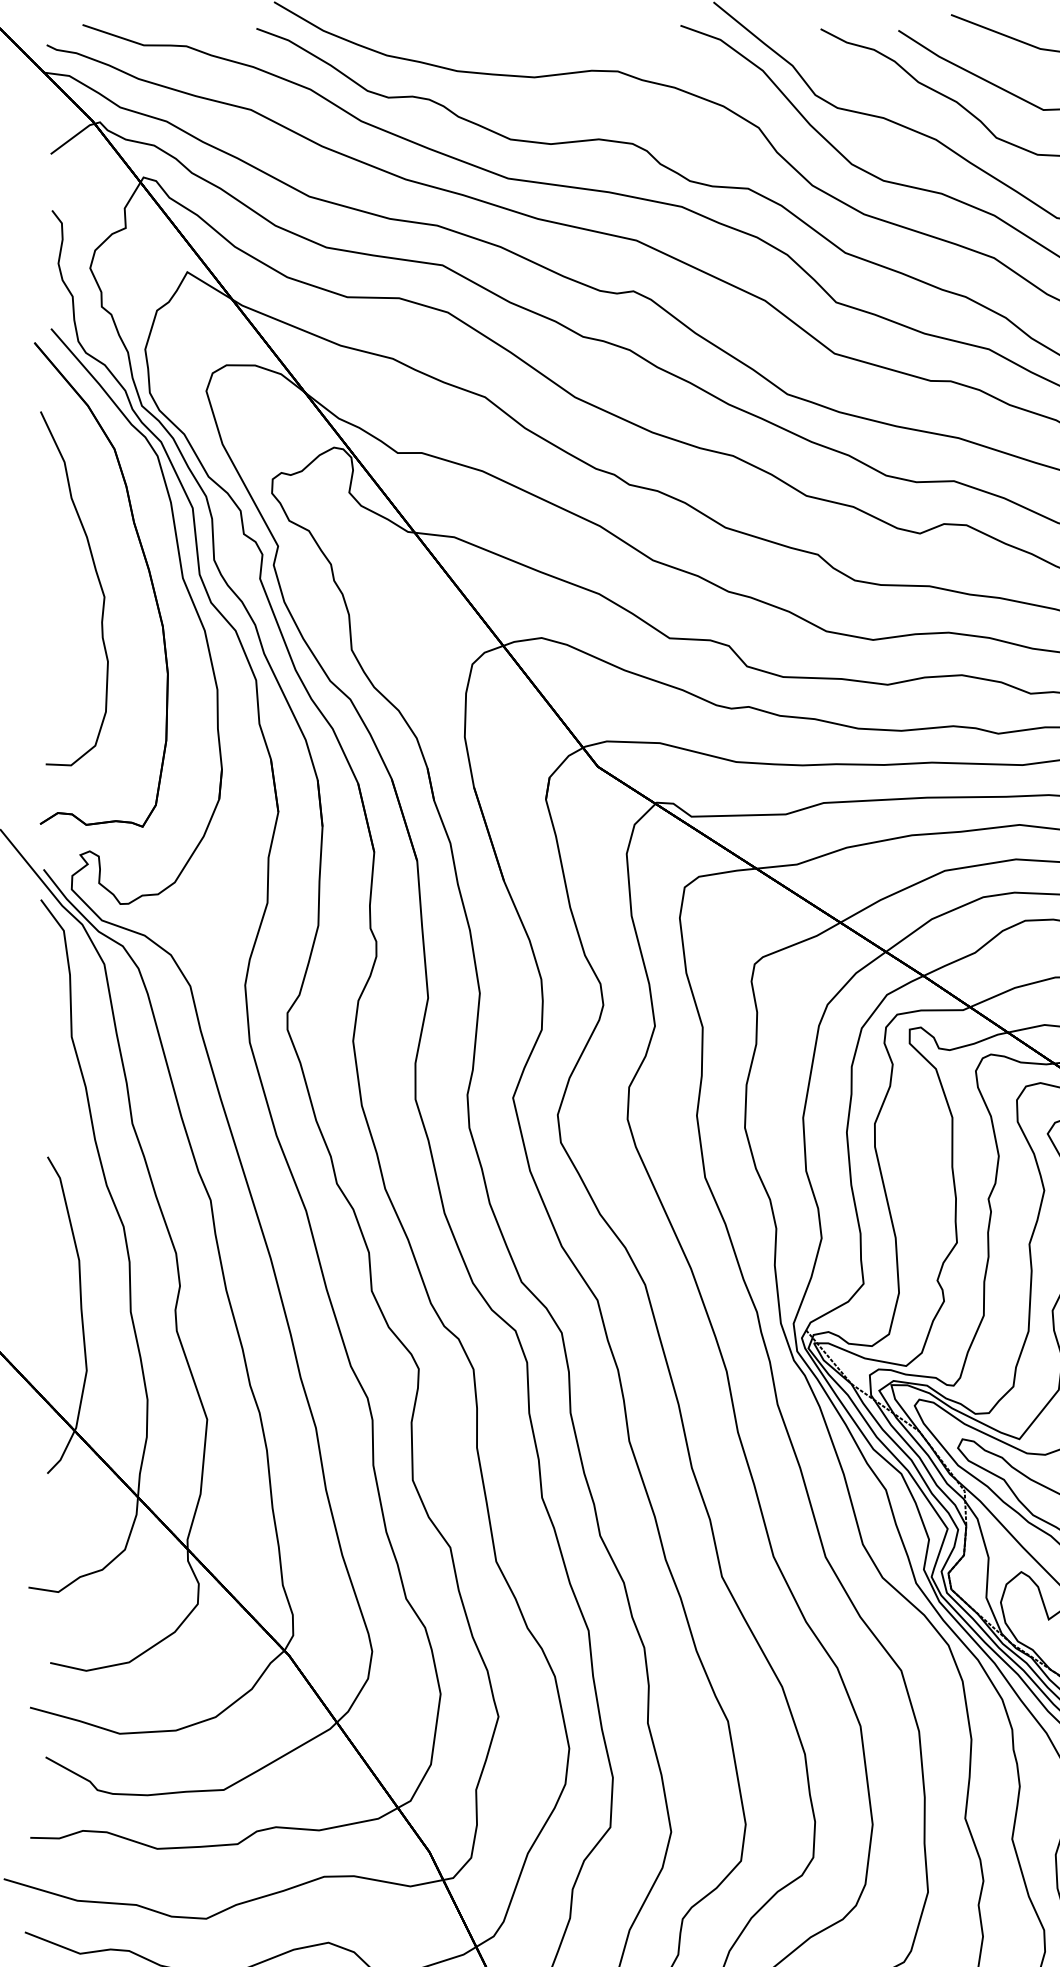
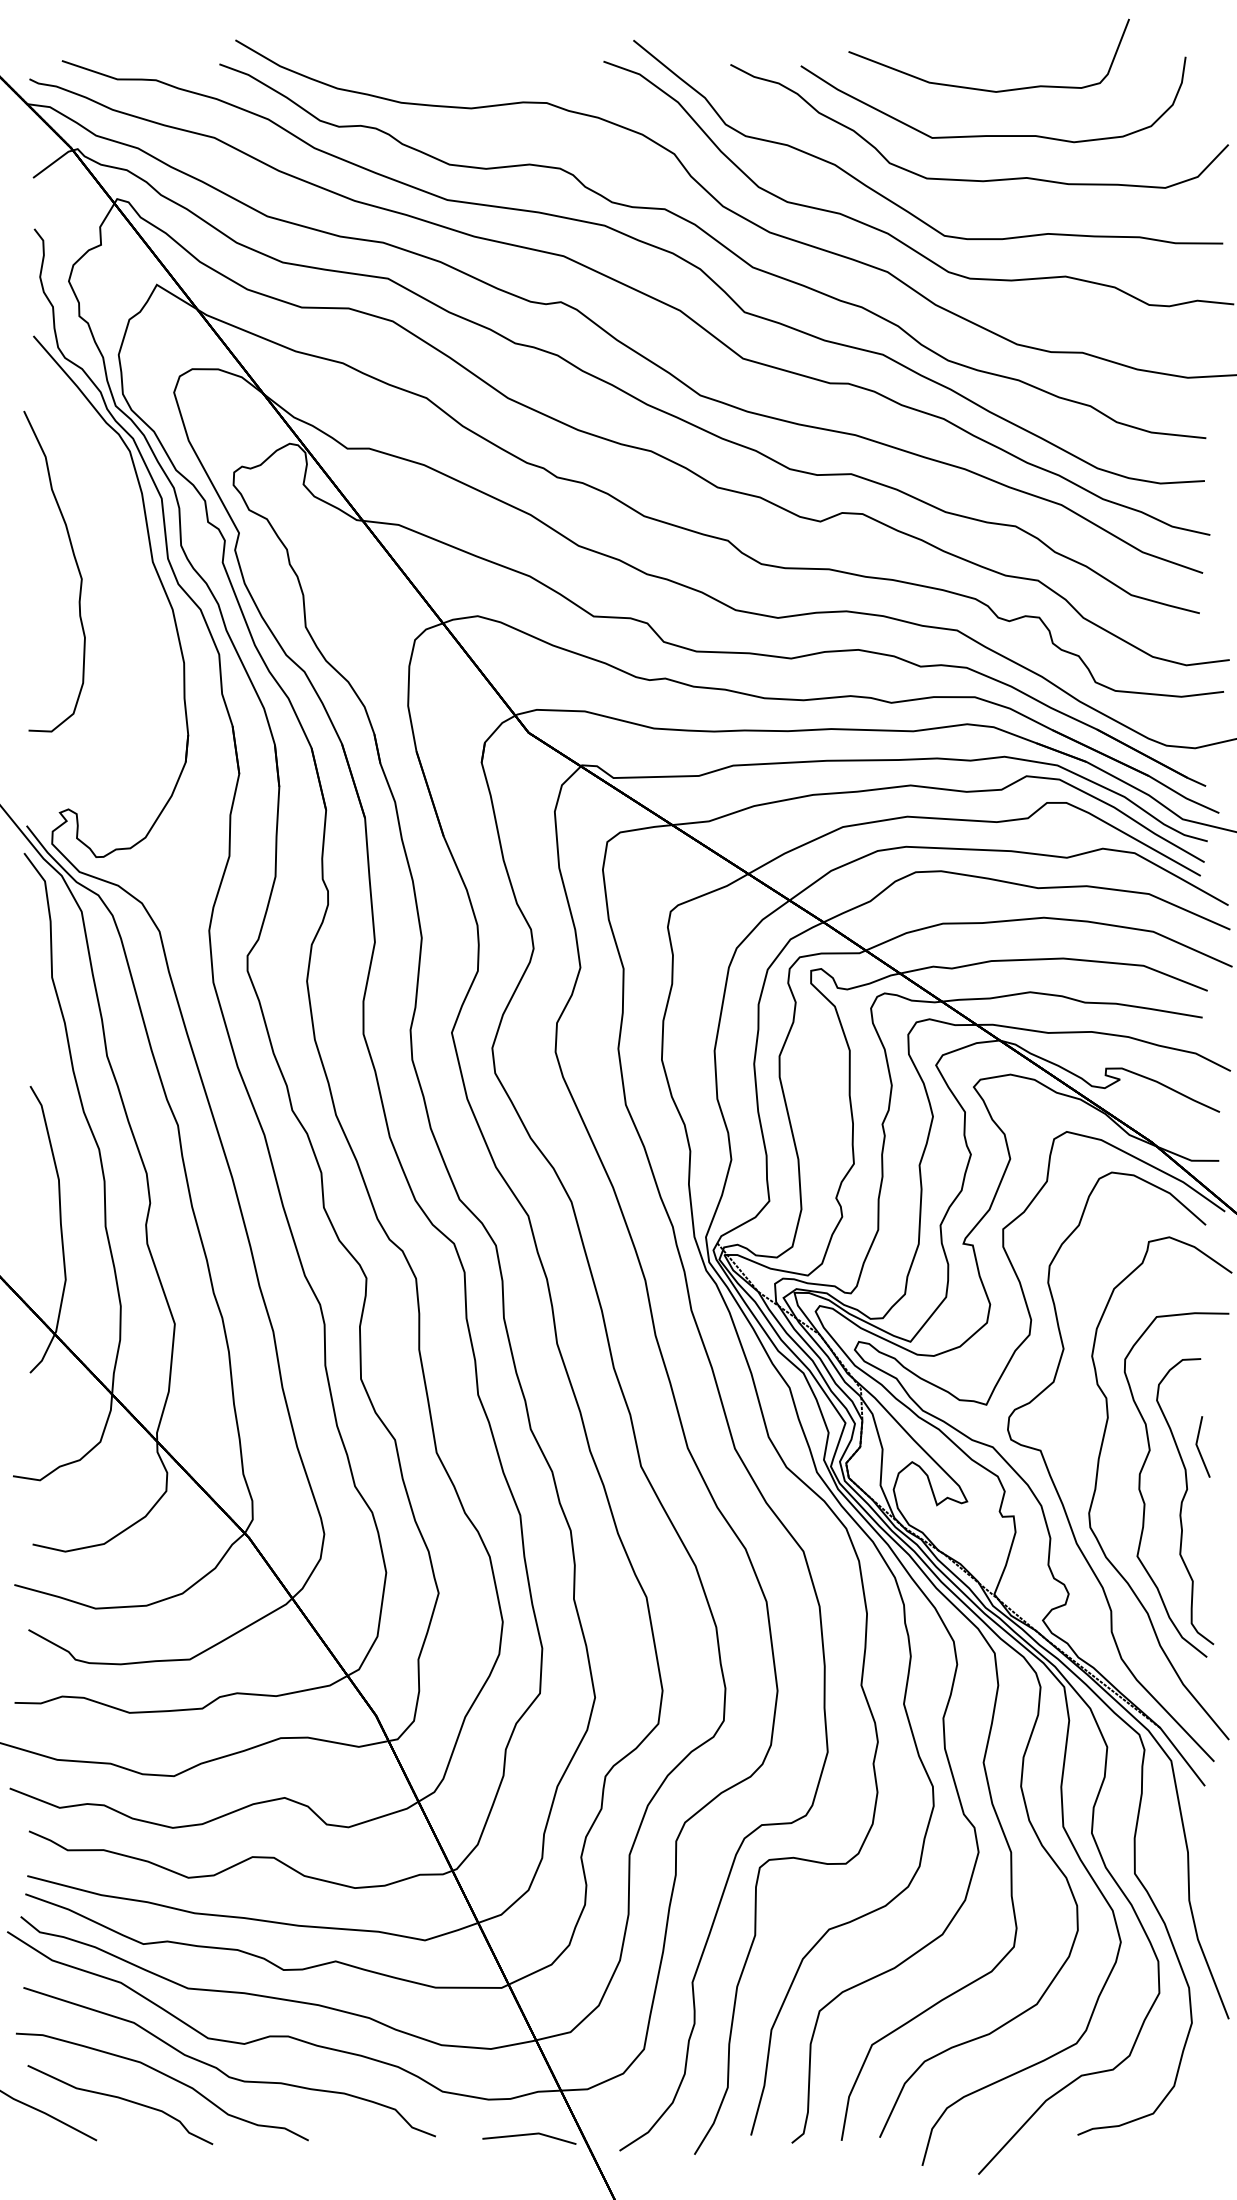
part: (148, 573) -> (121, 557), removed

